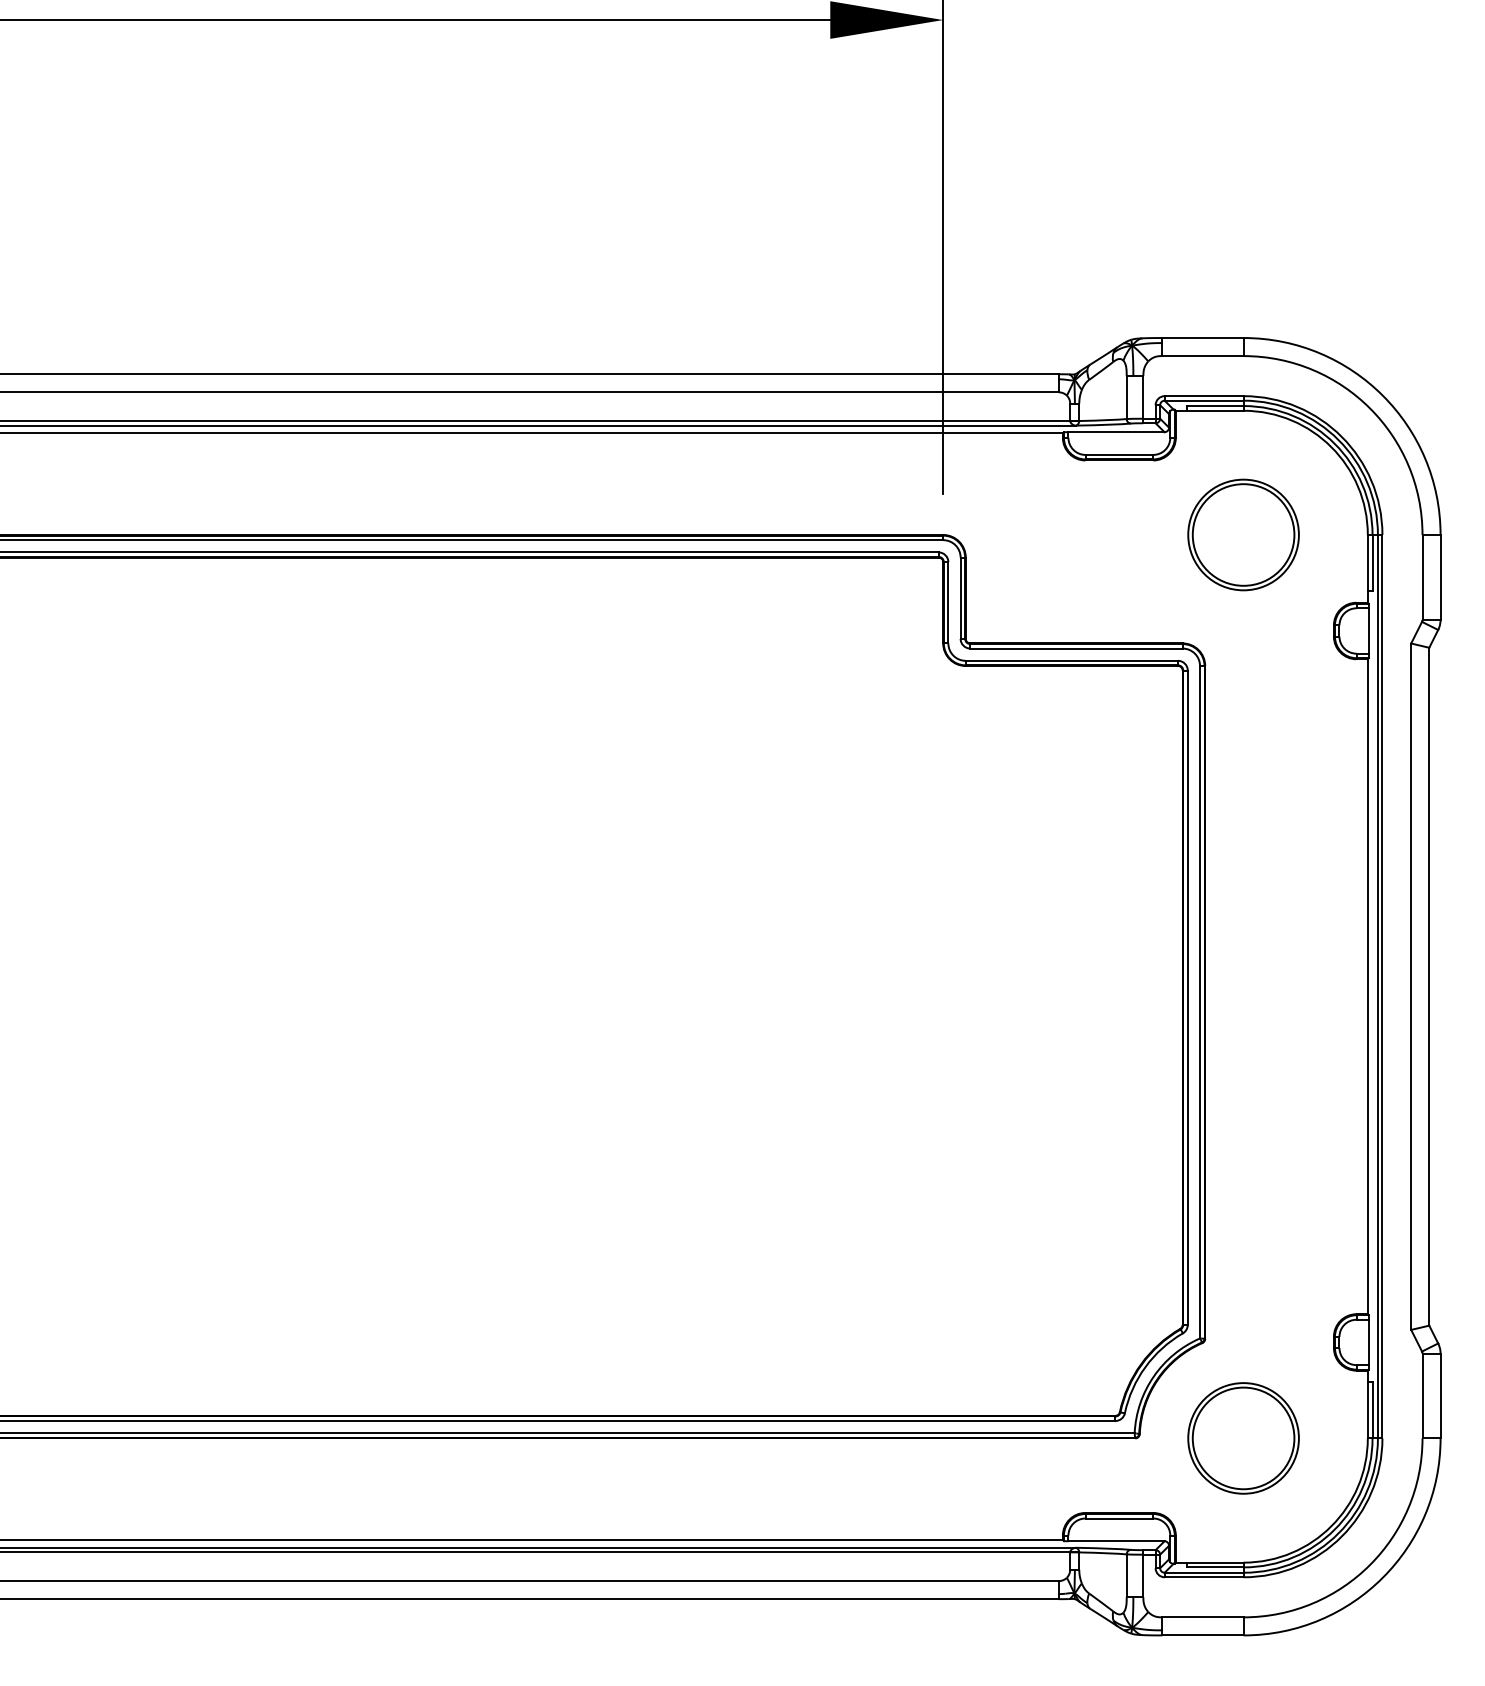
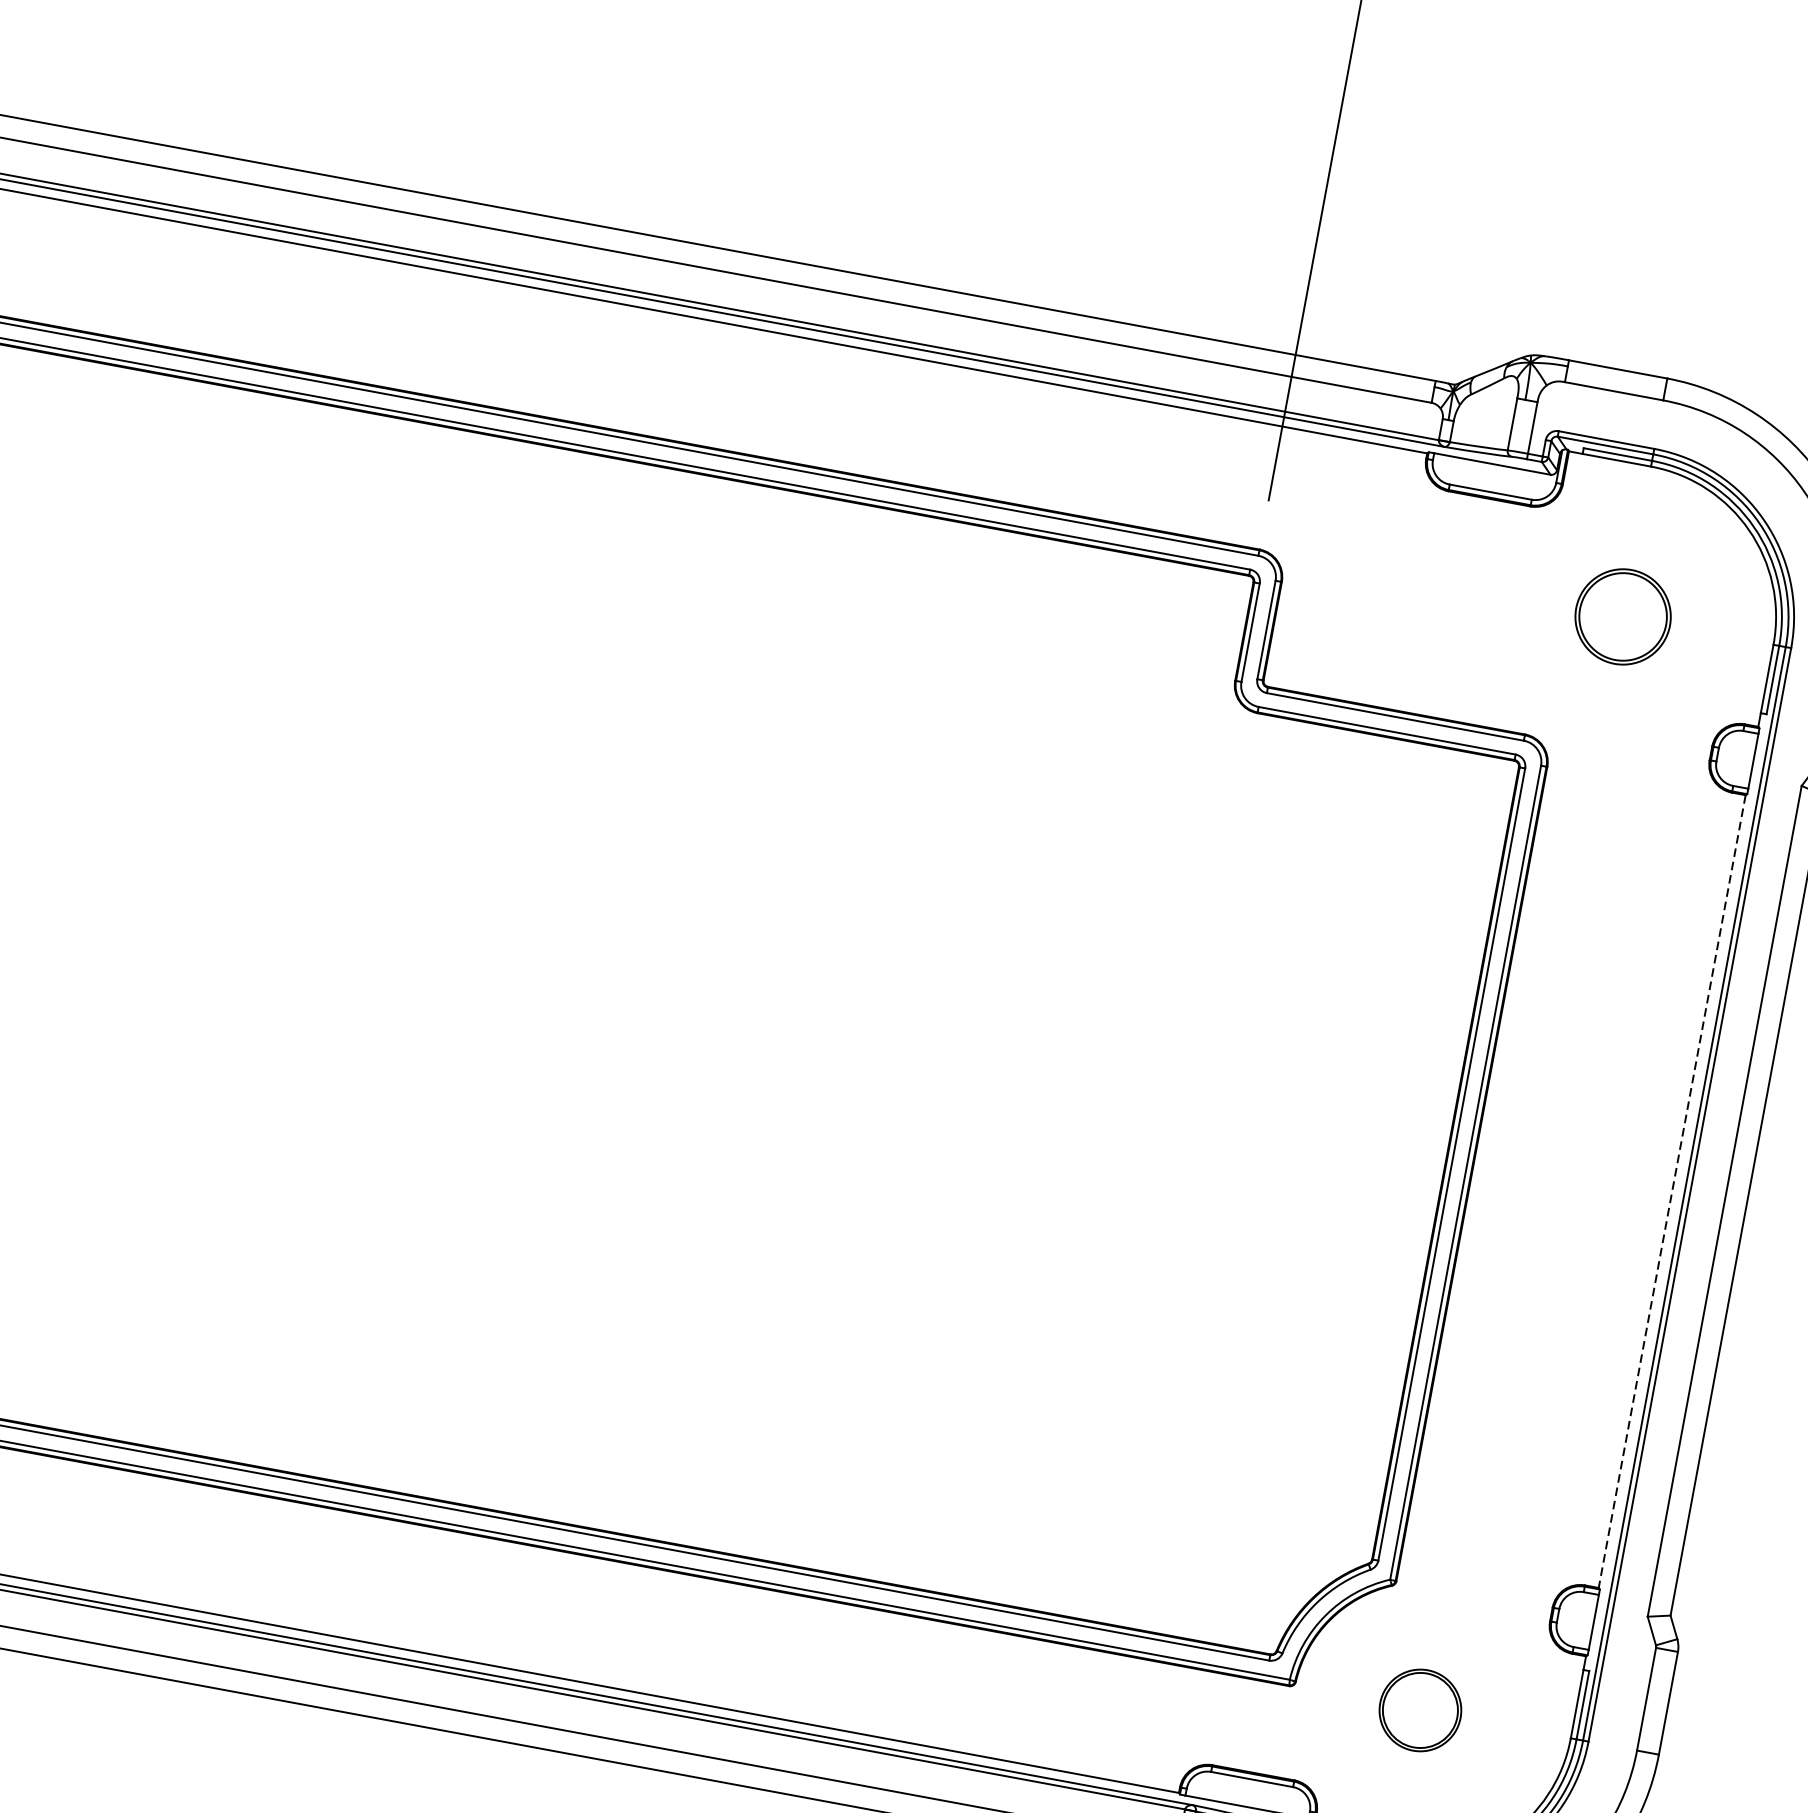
part: (1243, 534) -> (1623, 616), size x0.7
line: (1367, 987) -> (1671, 1192), solid -> dashed
part: (1243, 1438) -> (1420, 1710), size x0.6

